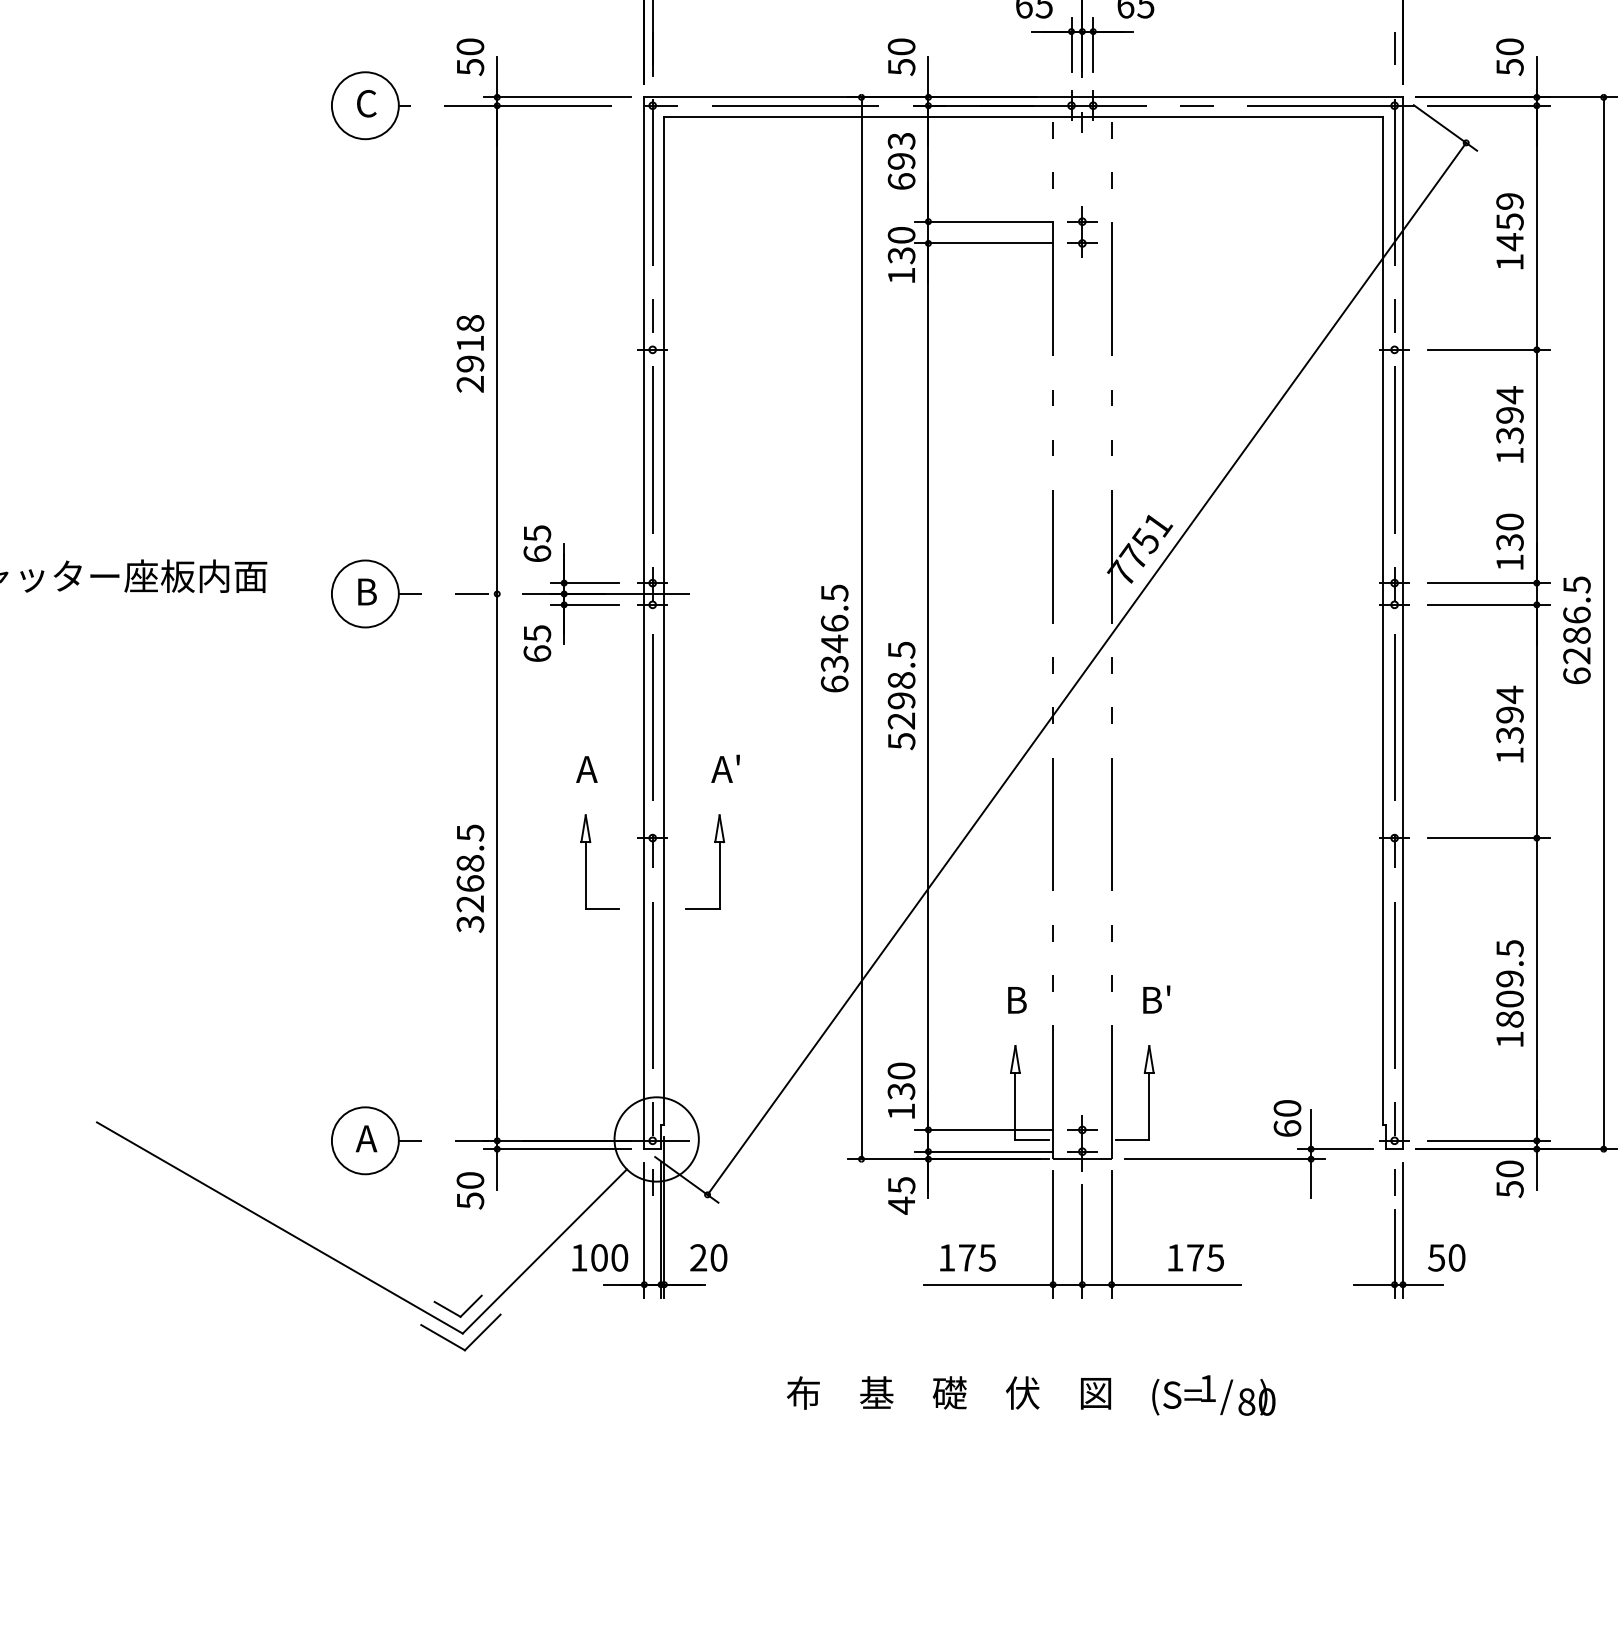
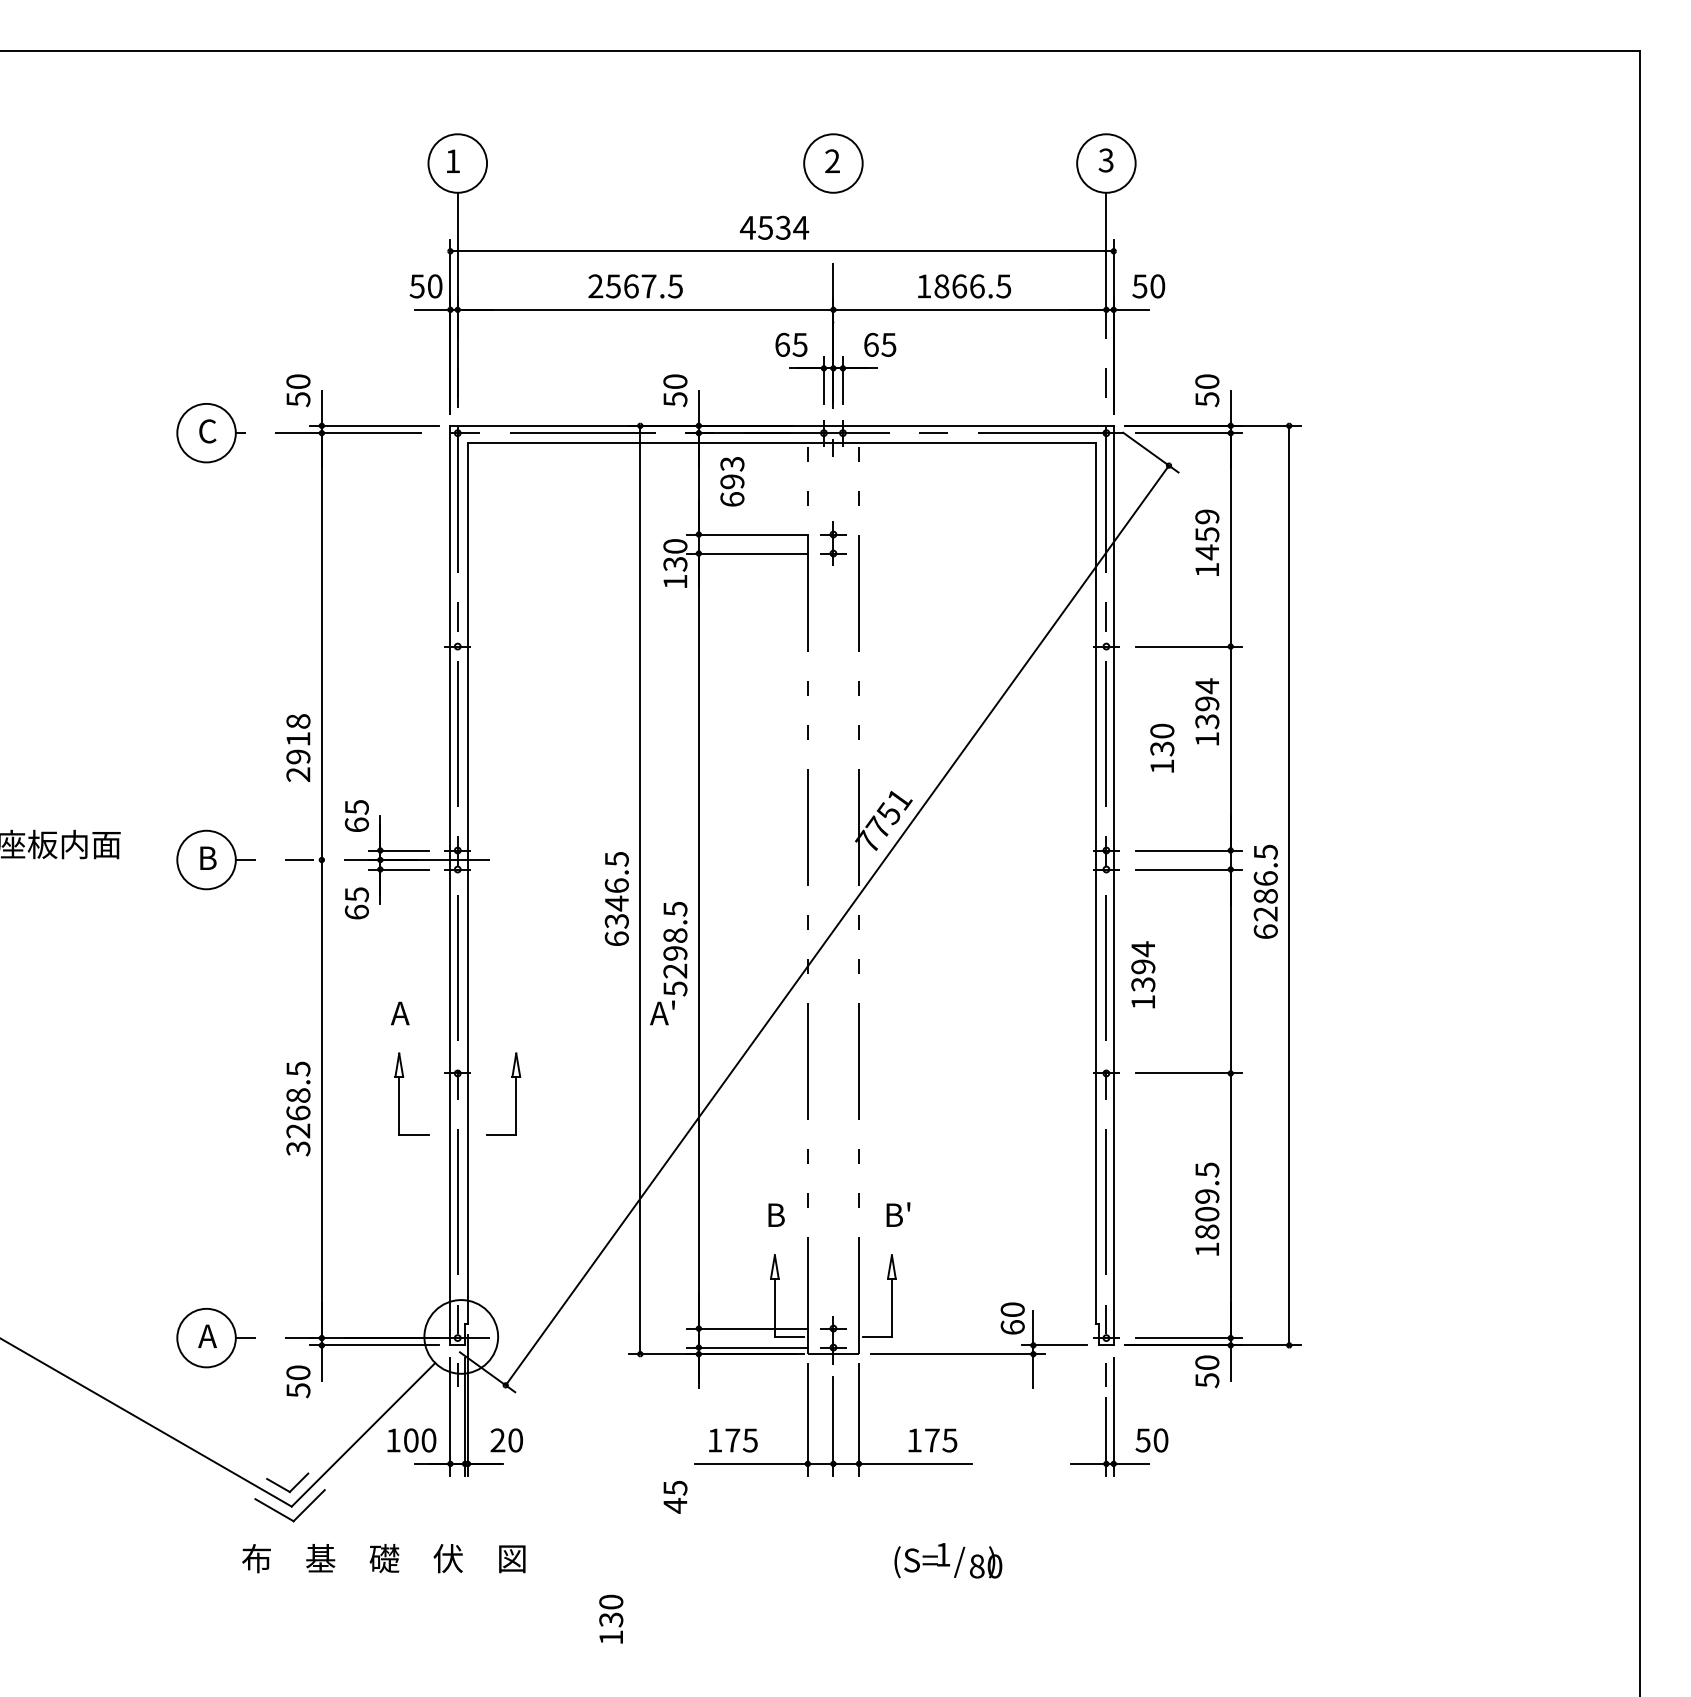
text: (901, 161) -> (732, 481), moved
text: (470, 353) -> (298, 747), moved
text: (1510, 540) -> (1162, 747), moved
text: (1510, 723) -> (1143, 974), moved
text: (725, 768) -> (662, 1012), moved
text: (901, 1089) -> (611, 1618), moved
text: (901, 1196) -> (675, 1497), moved
text: (948, 1392) -> (383, 1558), moved

